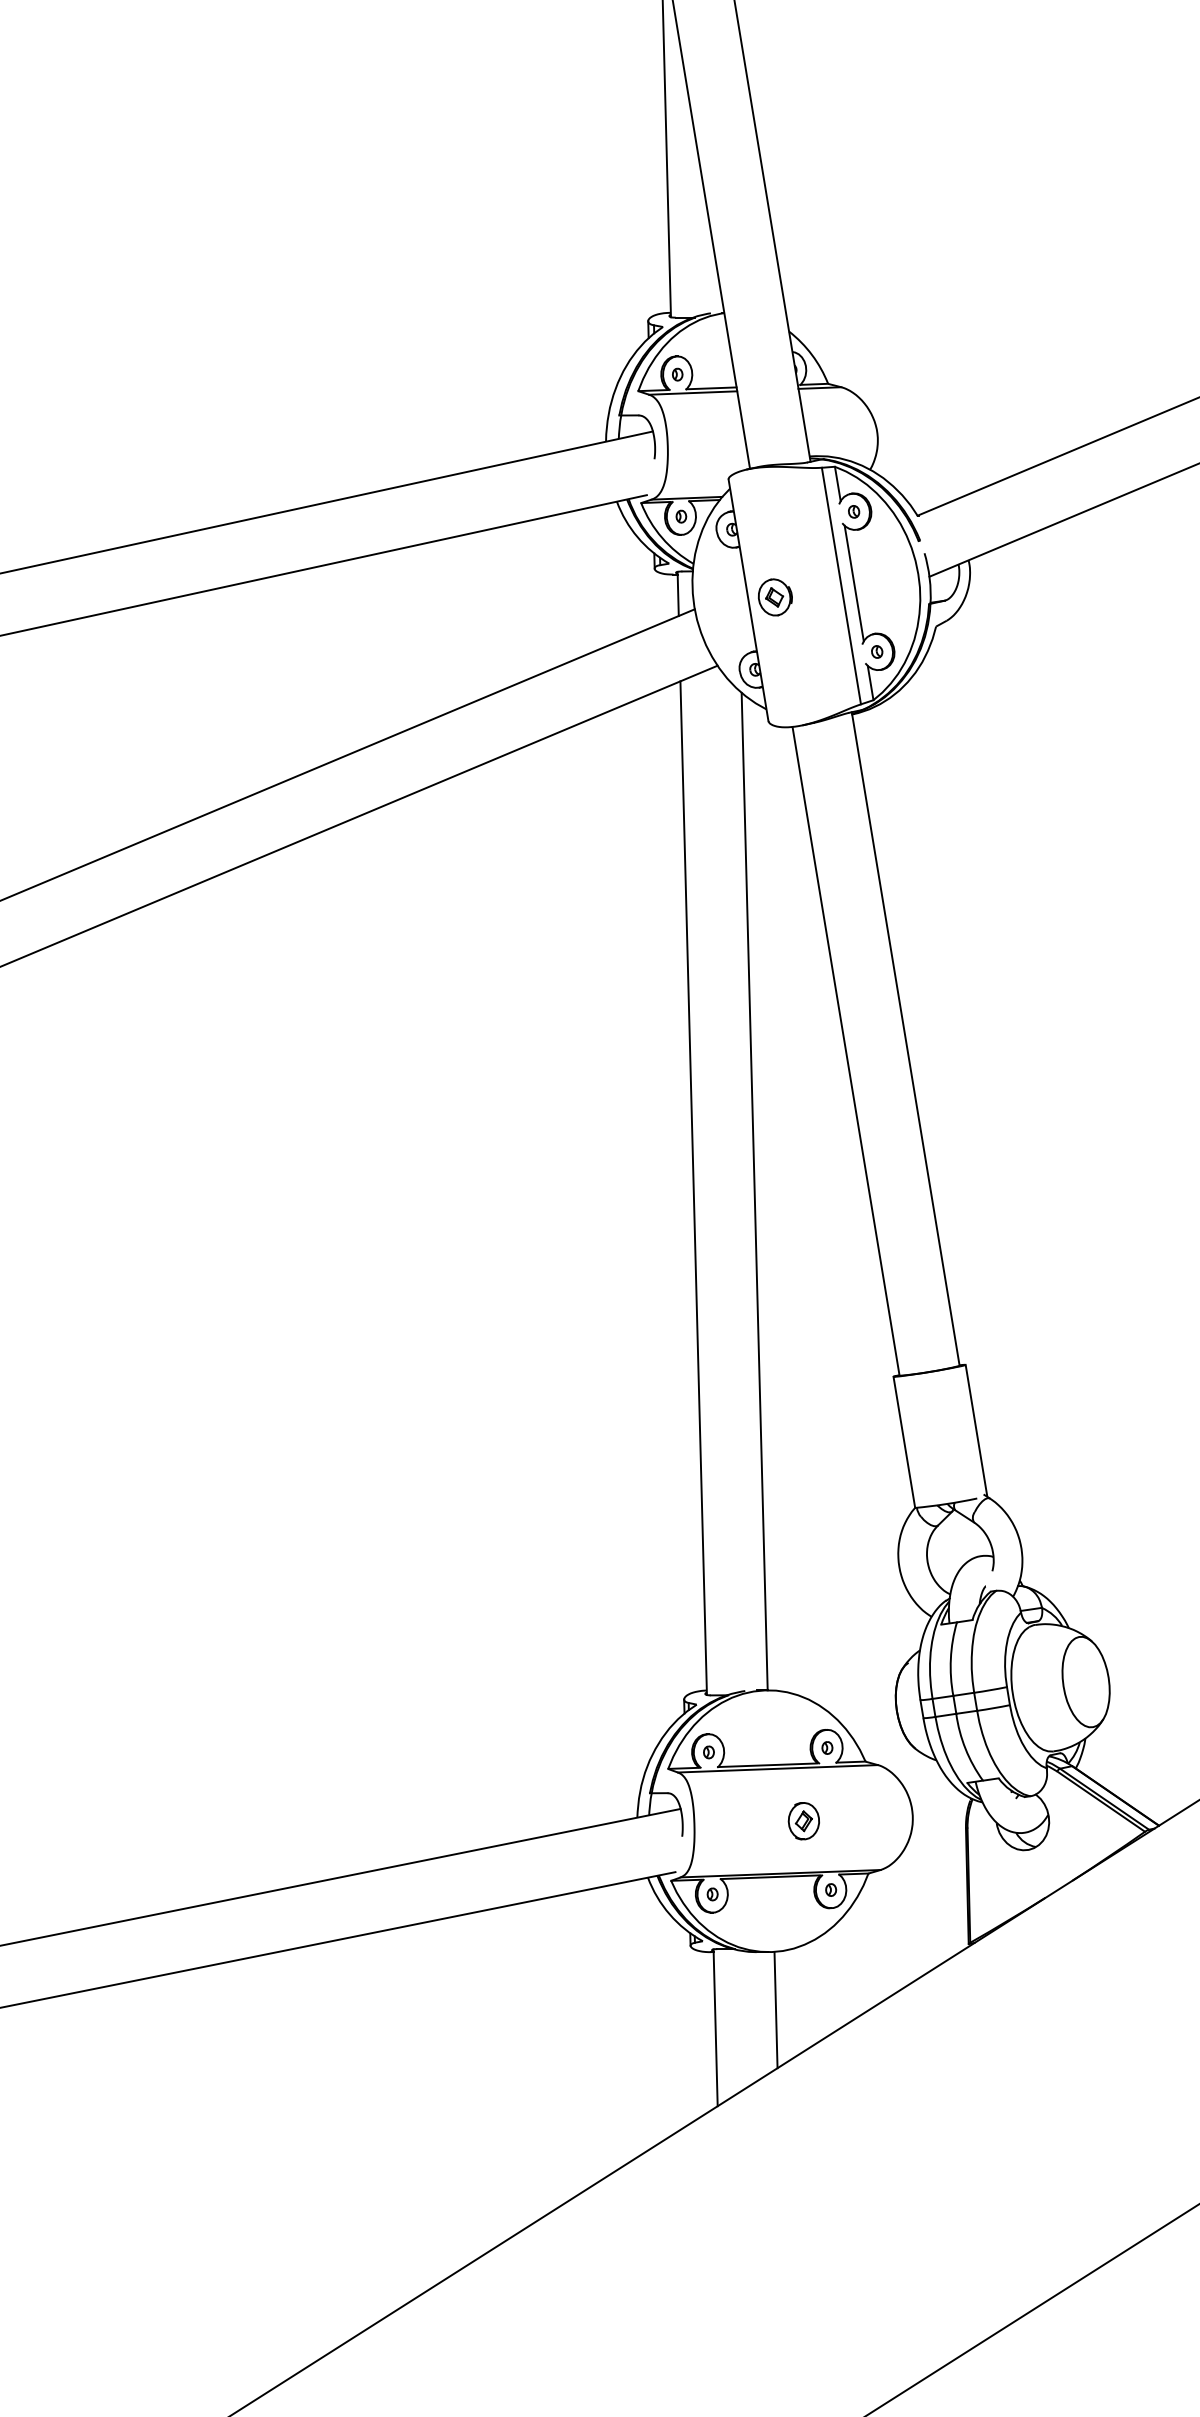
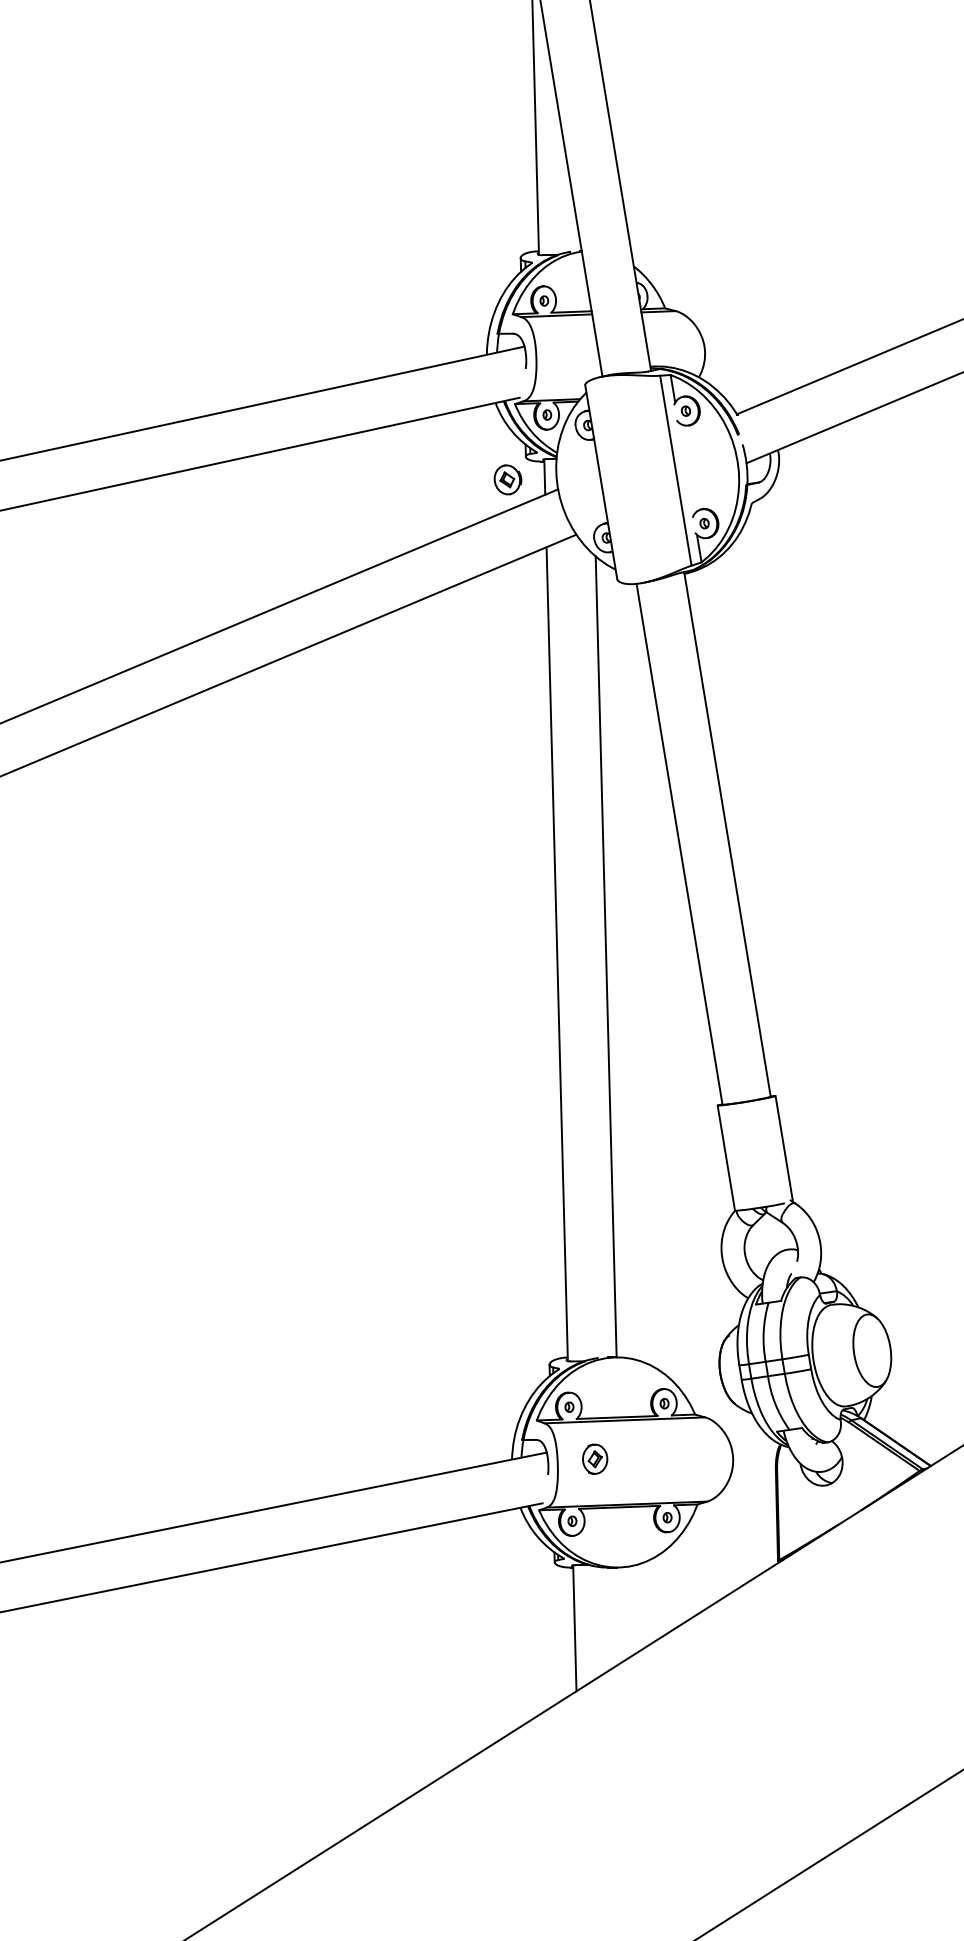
line: (853, 583) -> (685, 468), removed
part: (774, 597) -> (507, 479), moved
part: (803, 1821) -> (594, 1459), moved
line: (775, 2009) -> (622, 1613), removed

